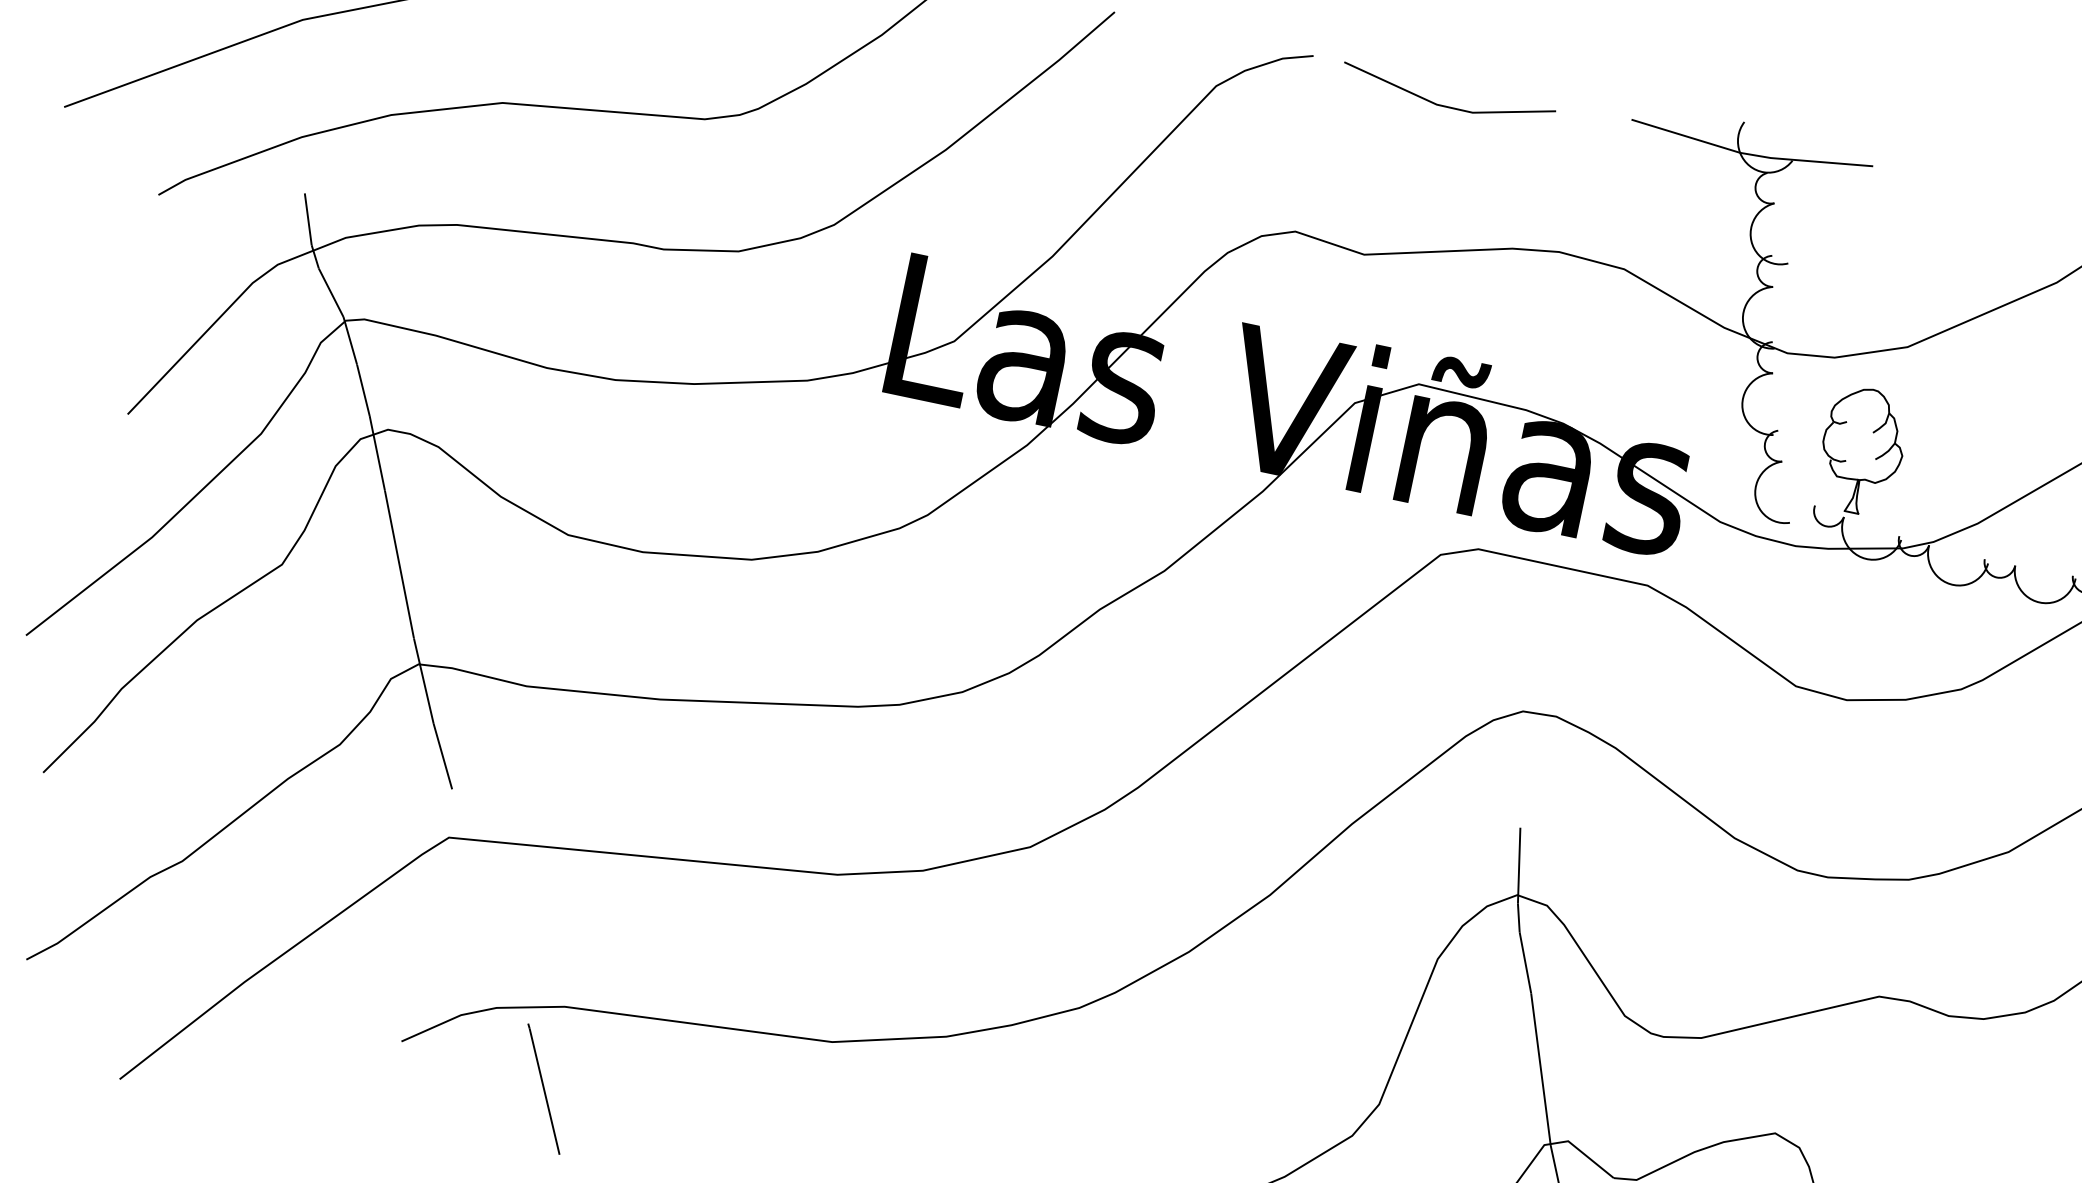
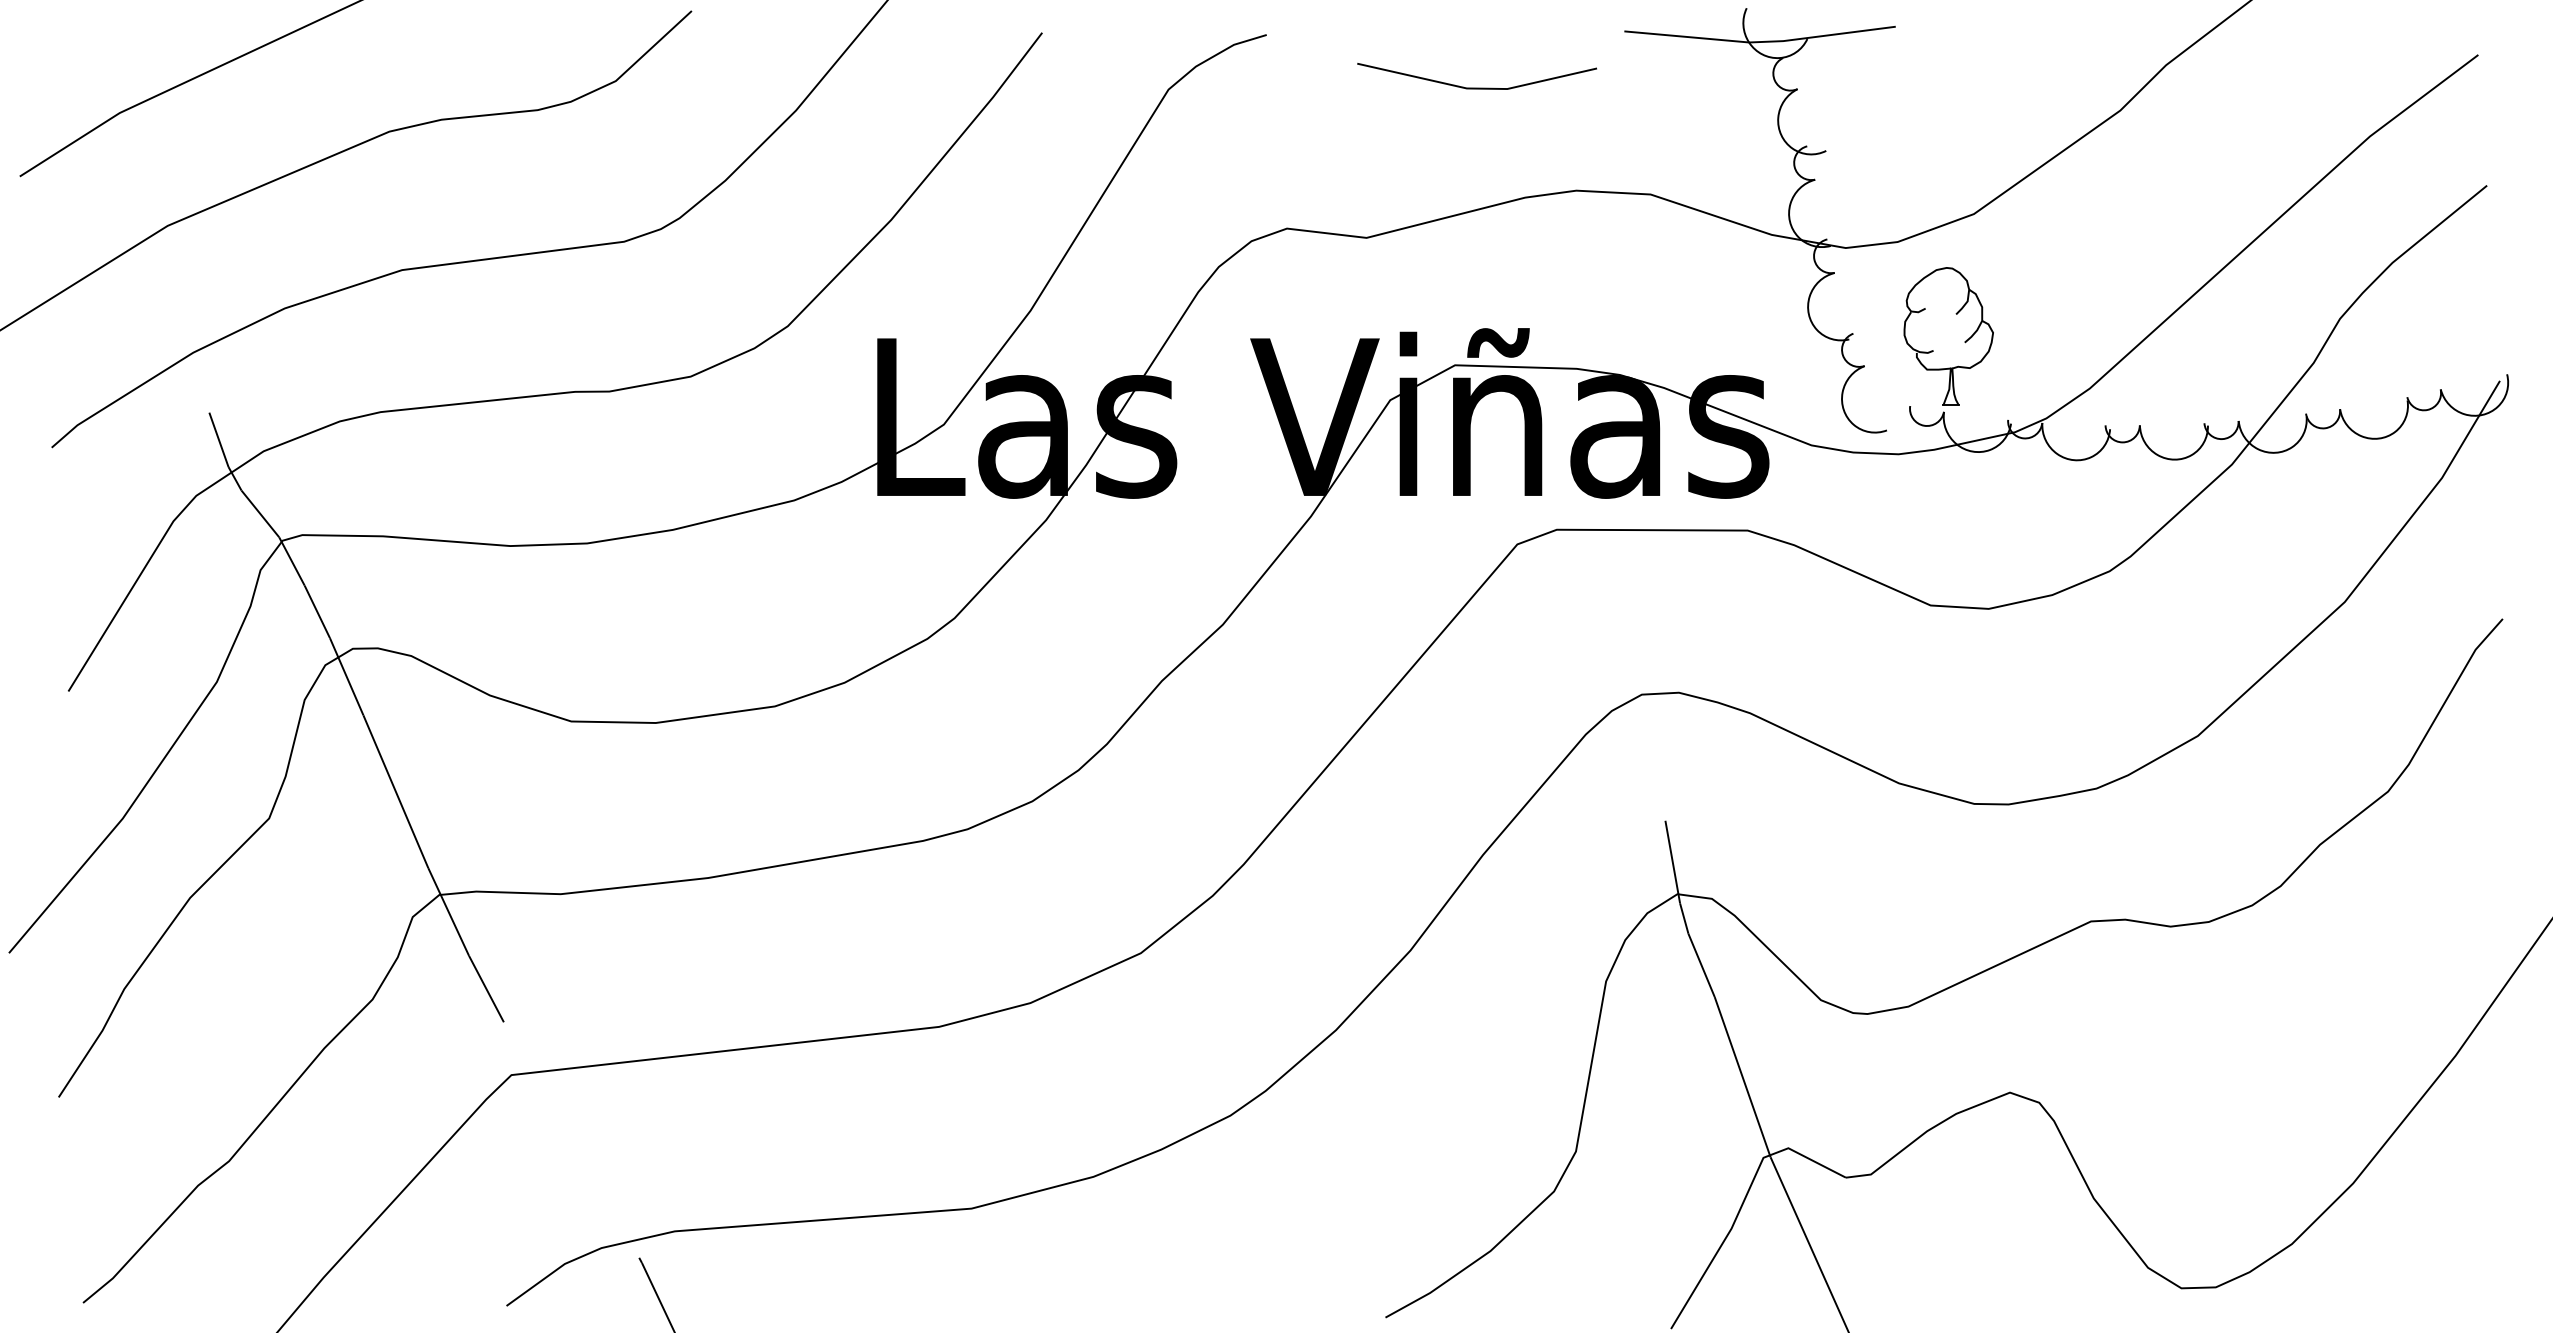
line: (1445, 105) -> (1476, 87), moved

